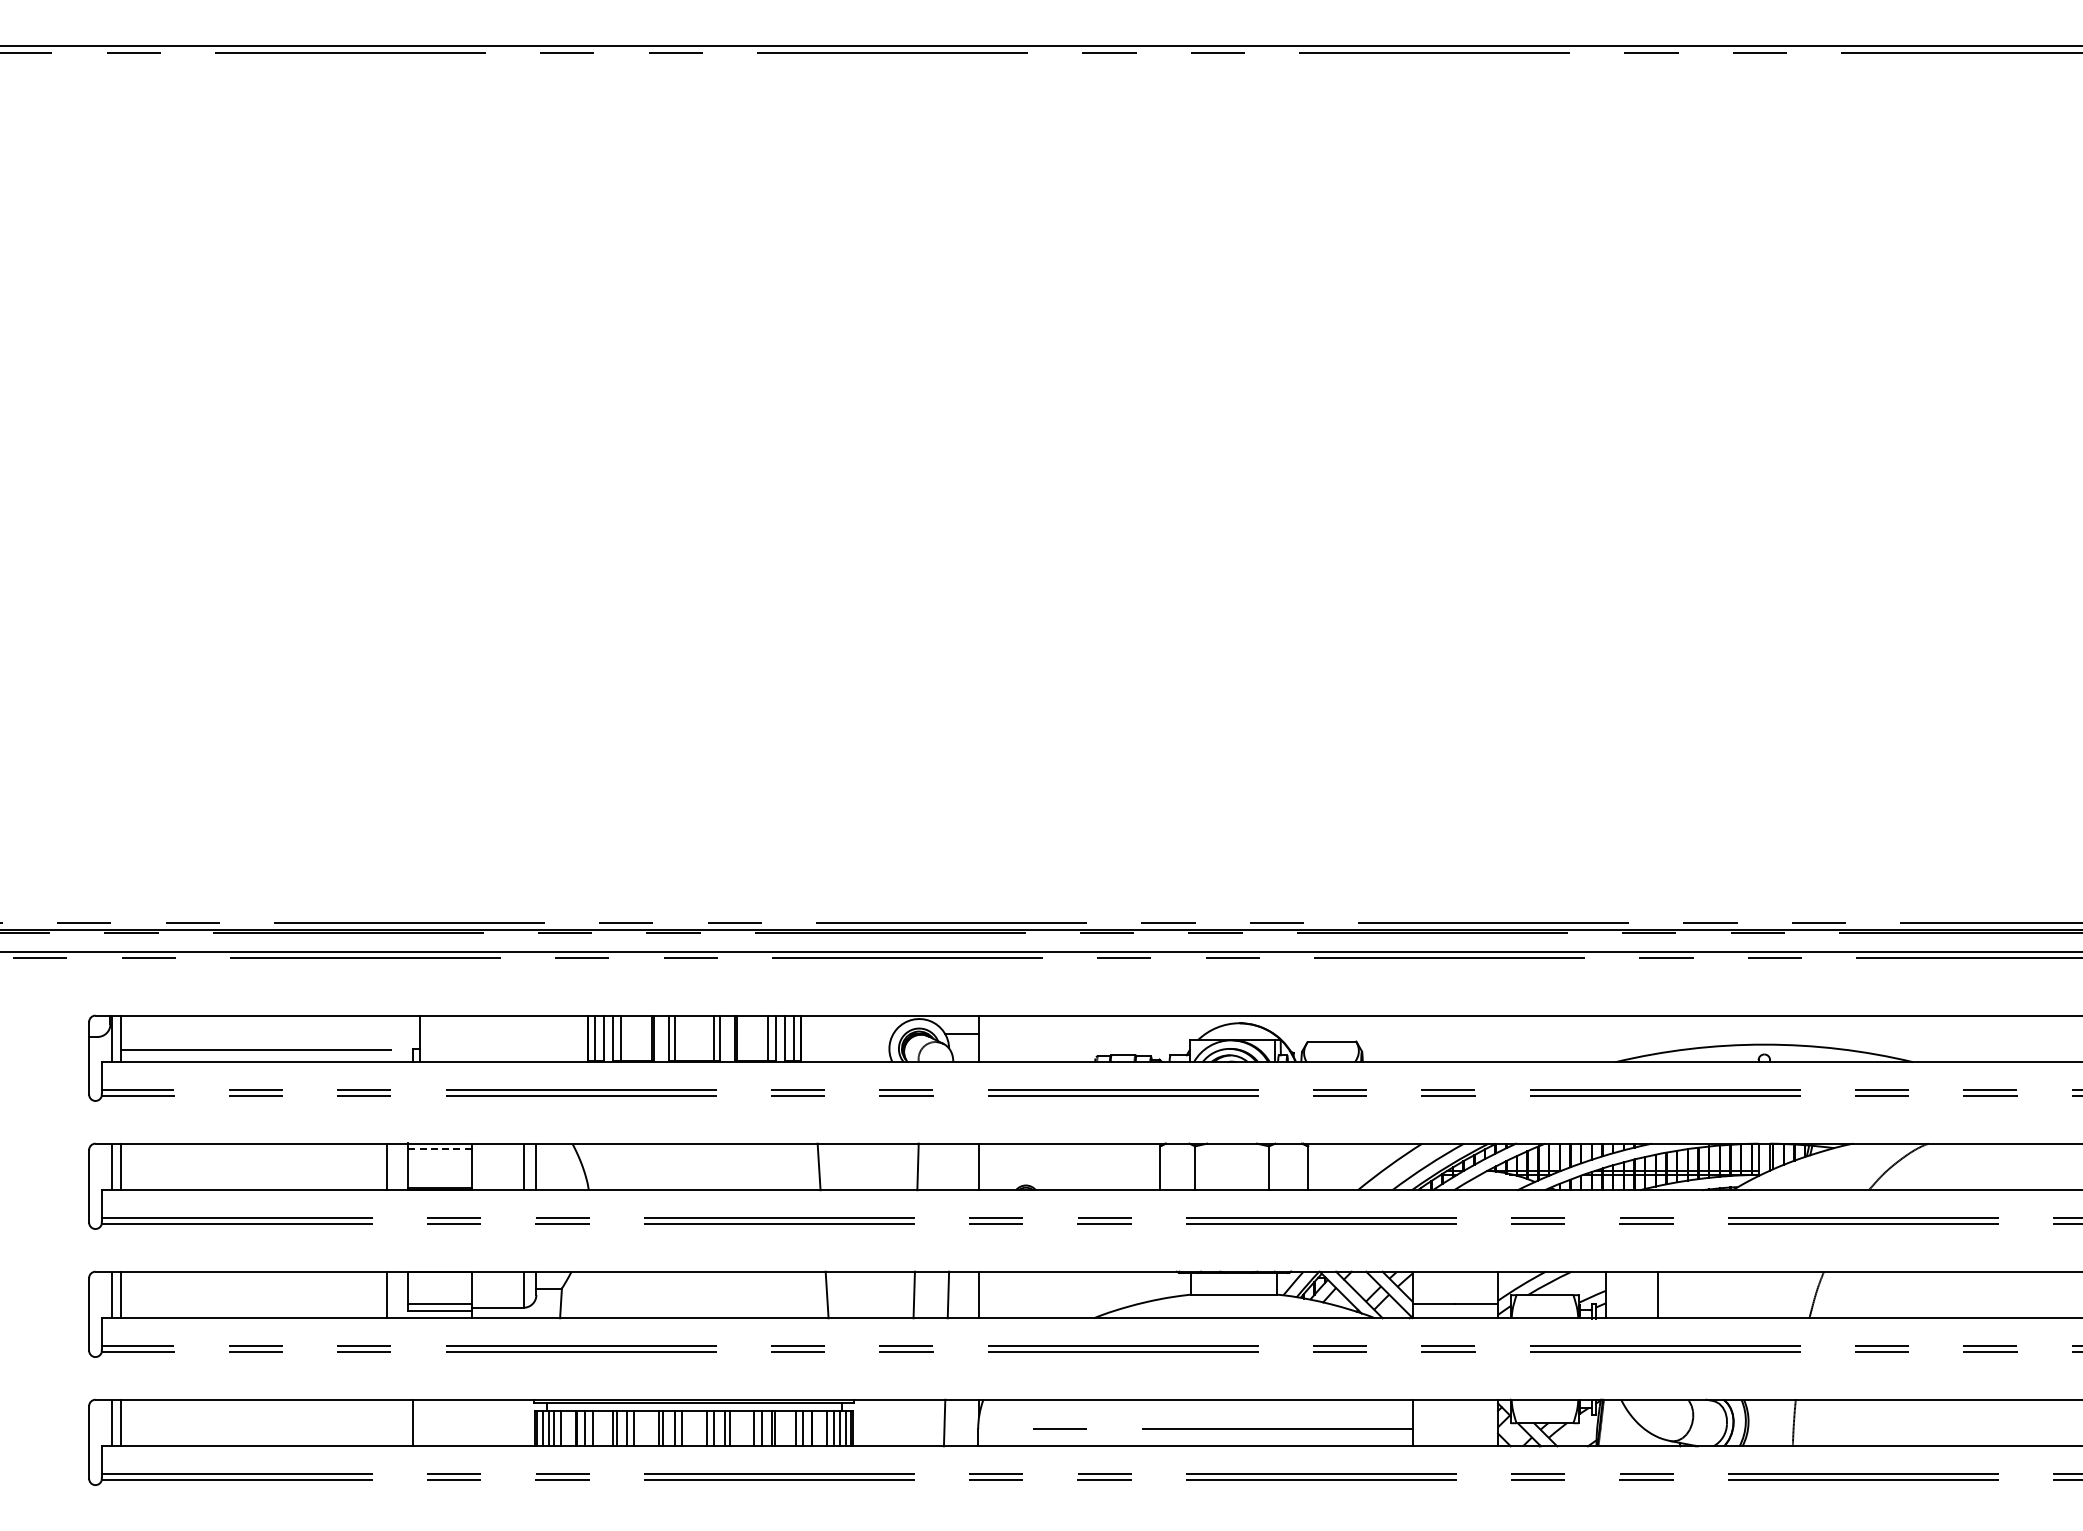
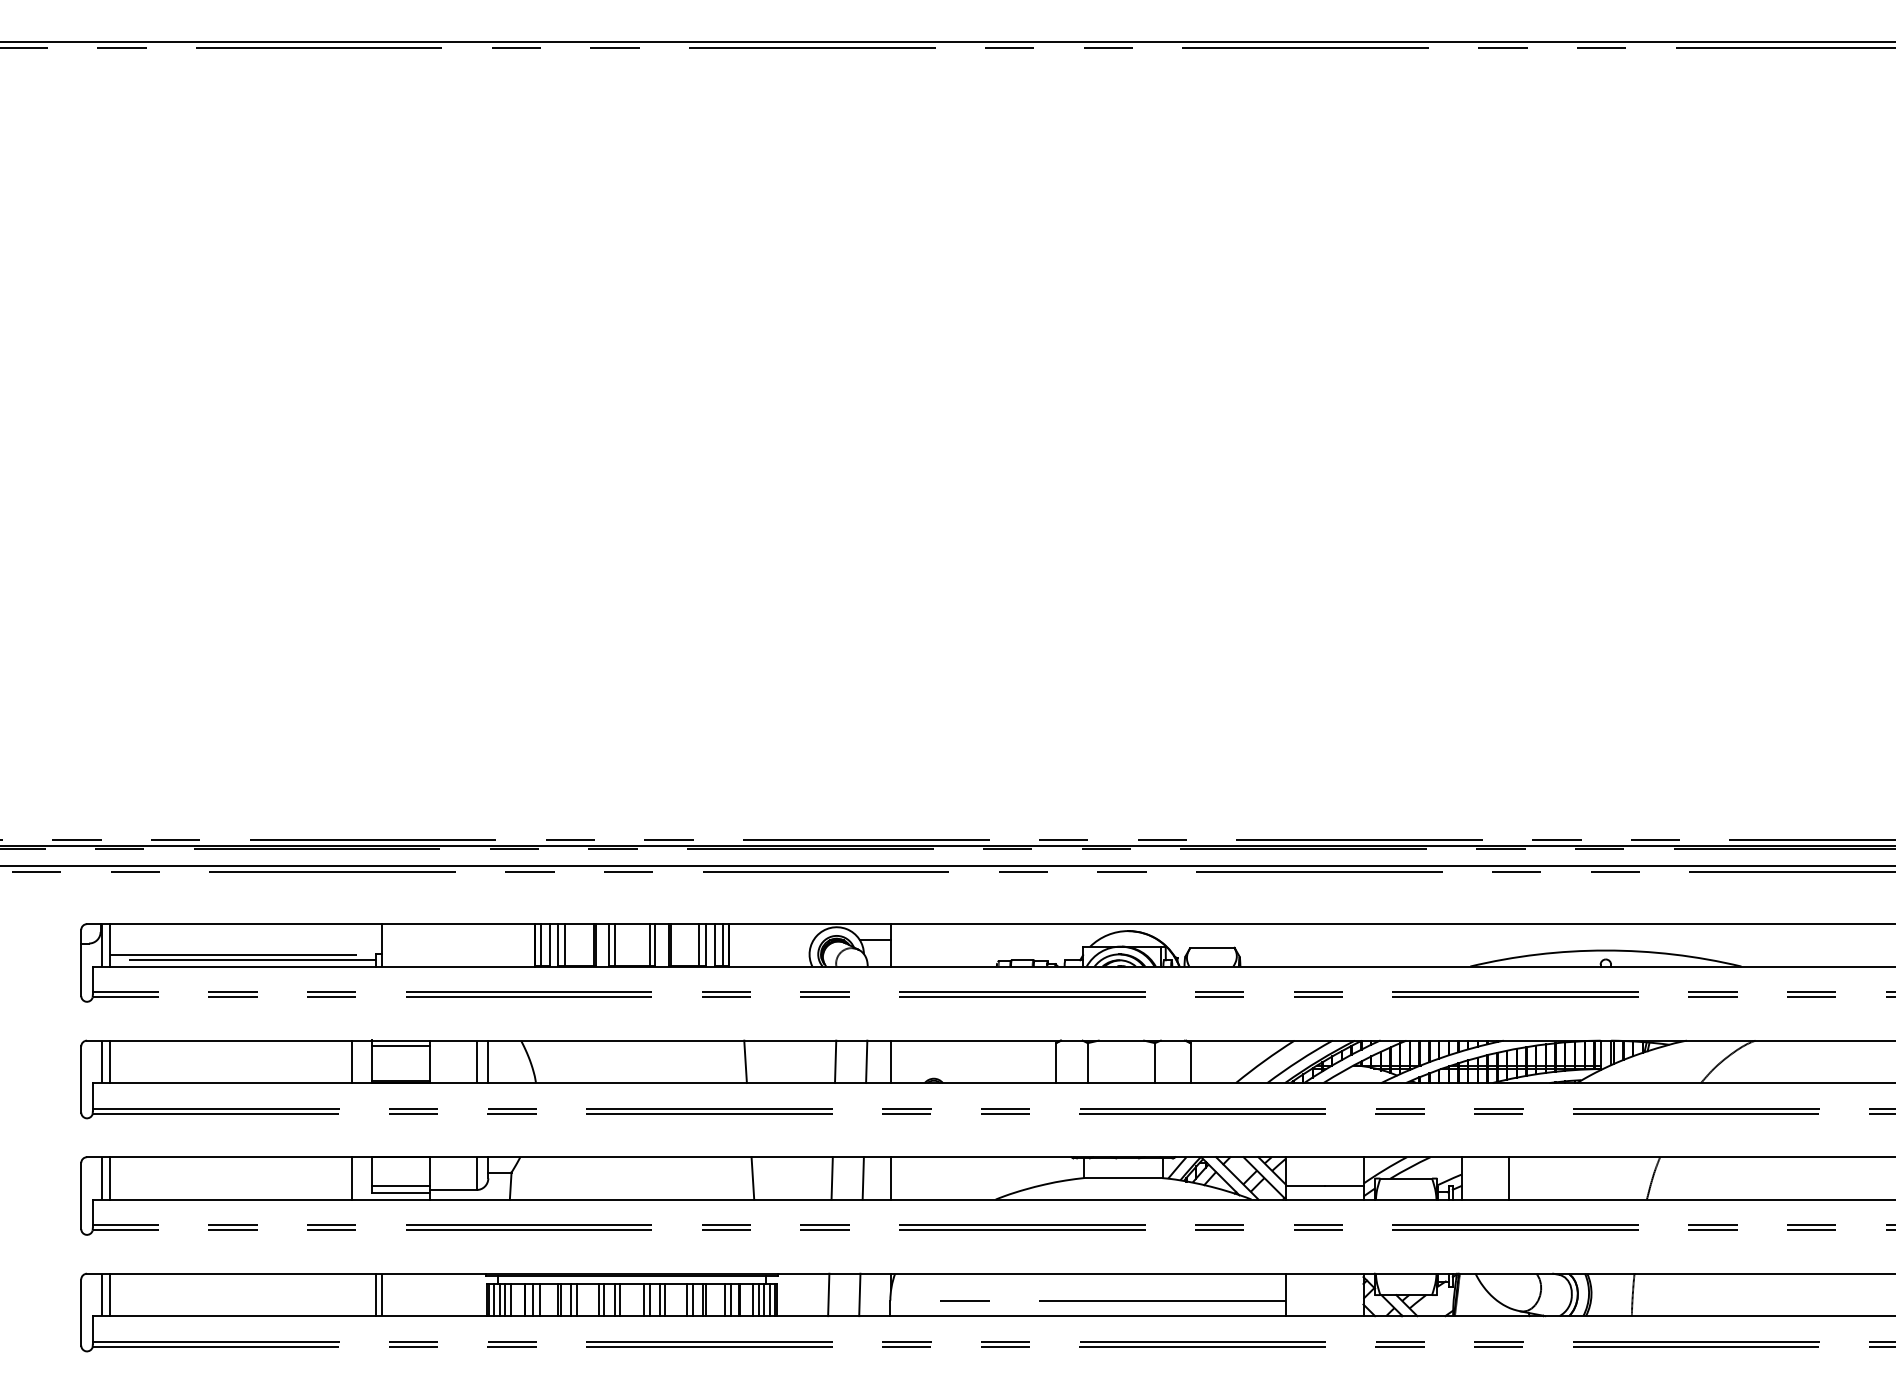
line: (267, 1054) -> (243, 959), added
line: (440, 1149) -> (401, 1045), dashed -> solid
line: (951, 1166) -> (866, 1061), added
line: (419, 1422) -> (381, 1294), added
line: (910, 1422) -> (828, 1294), added

